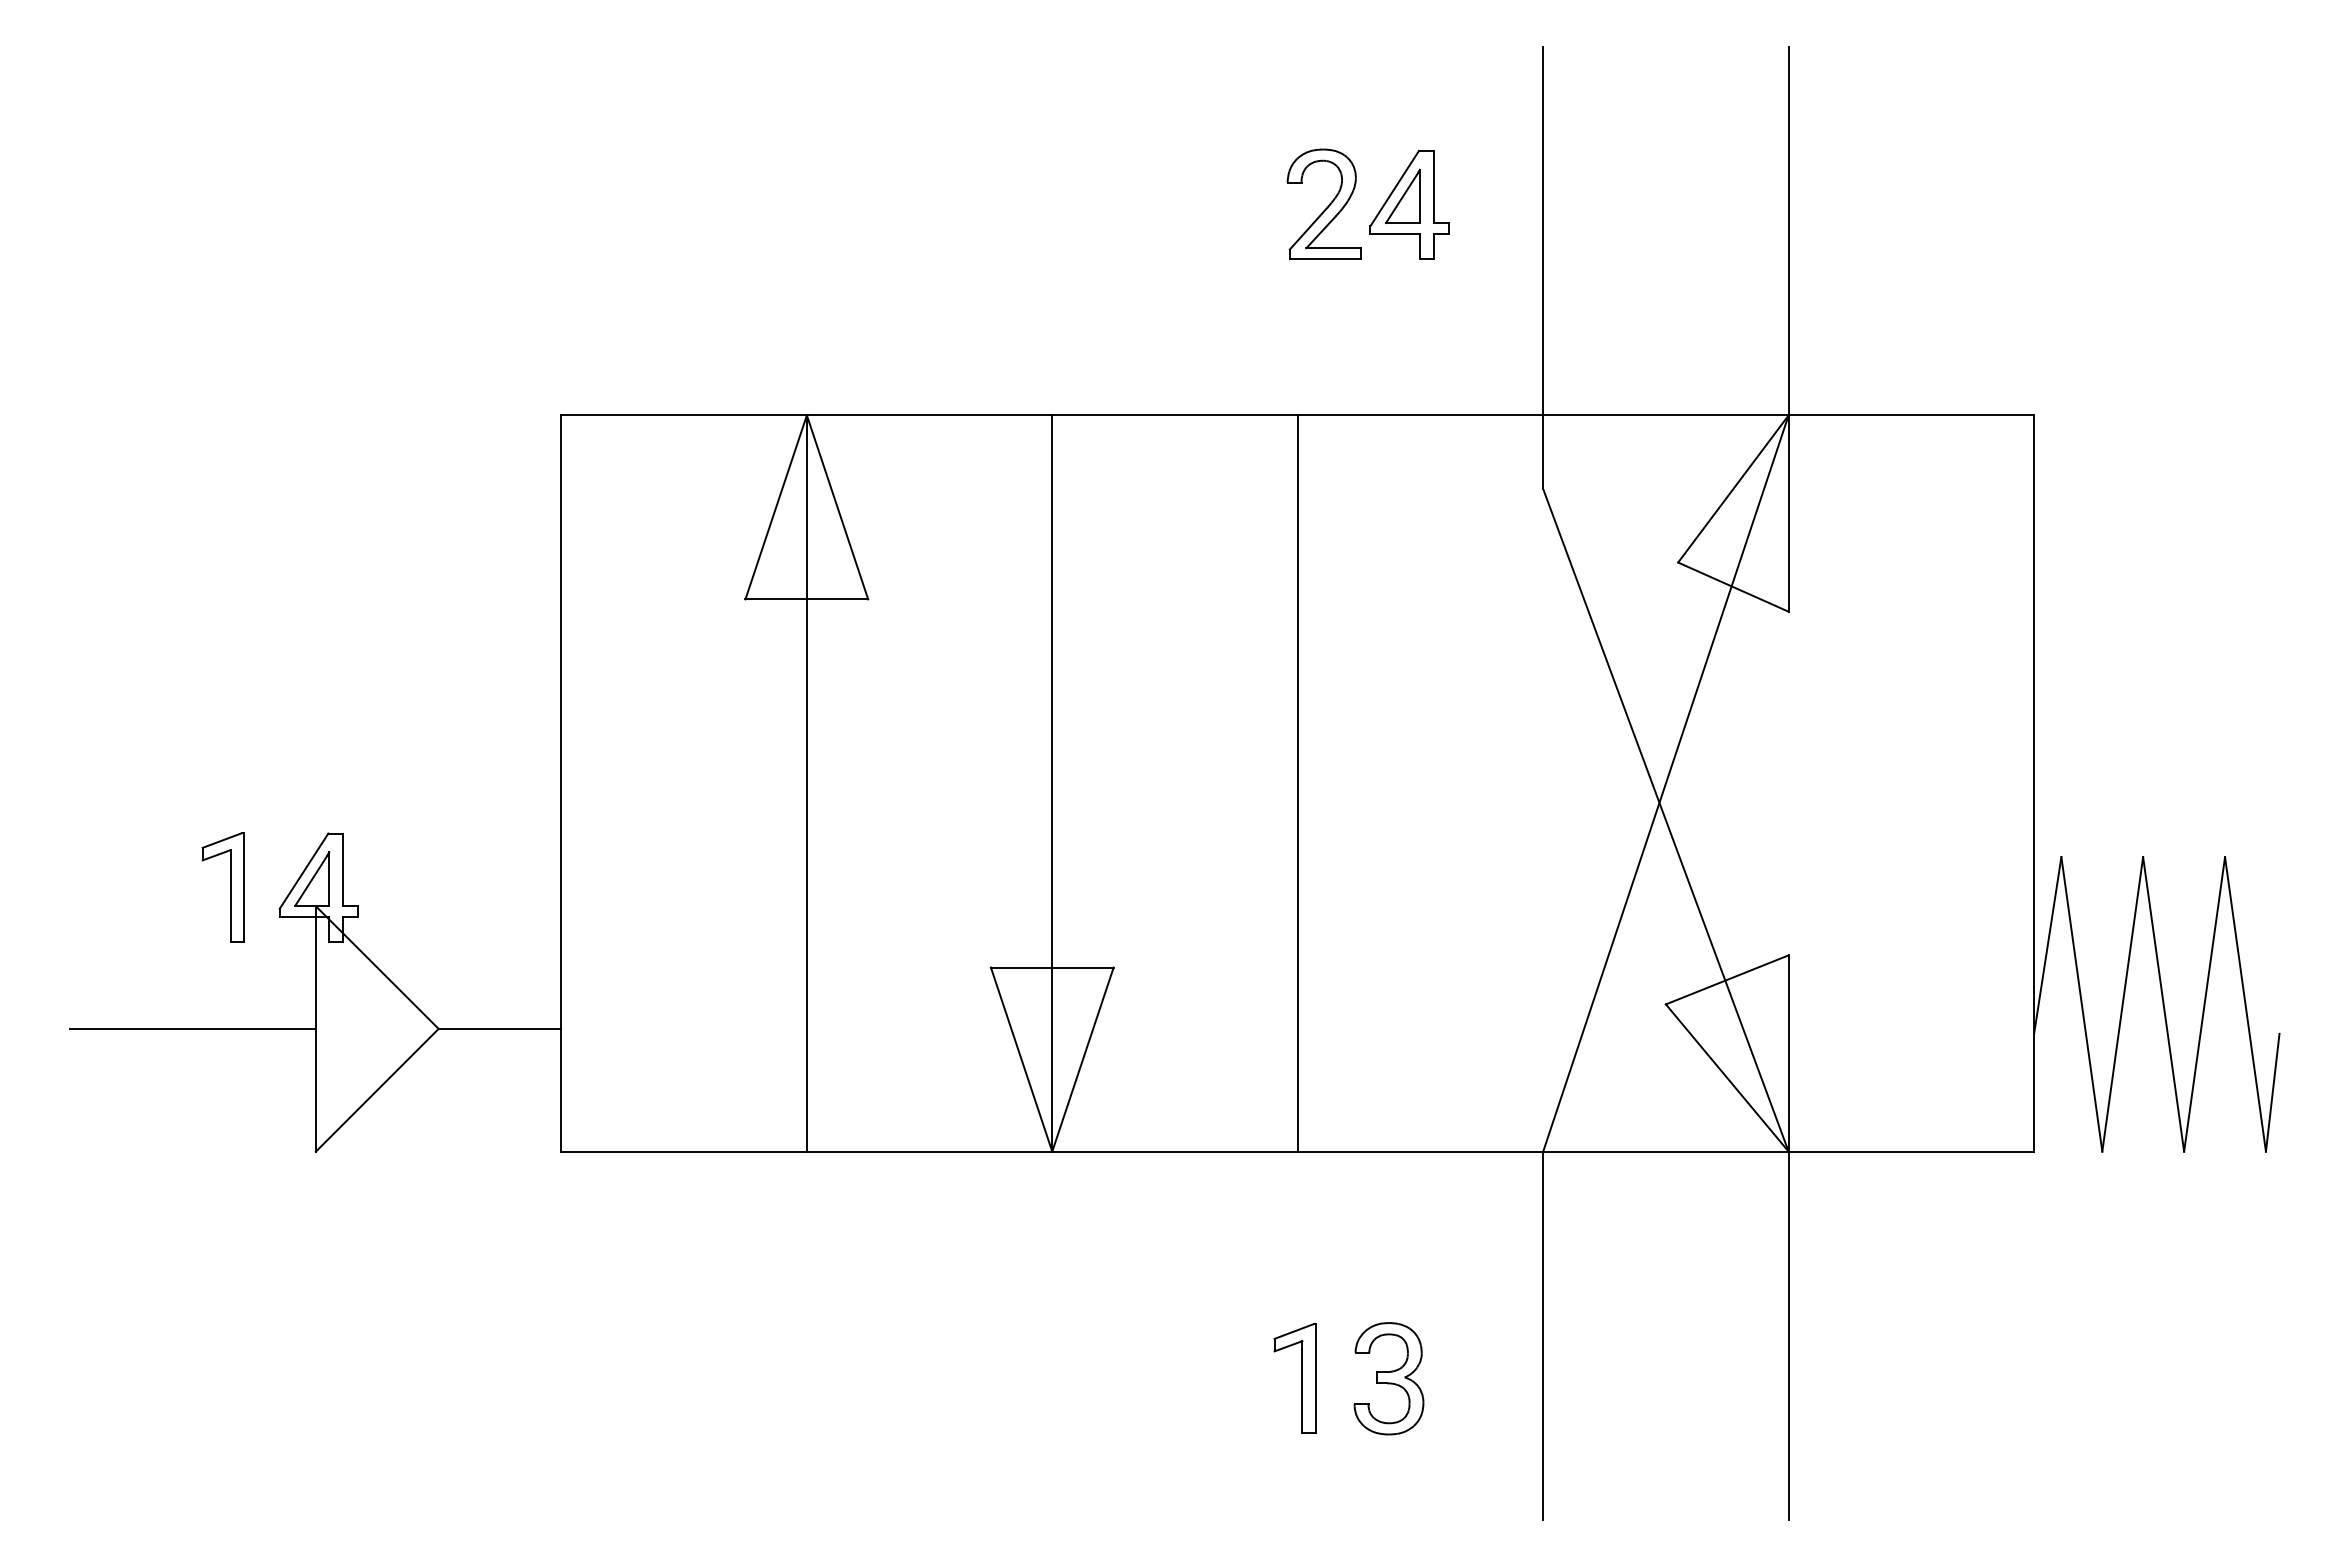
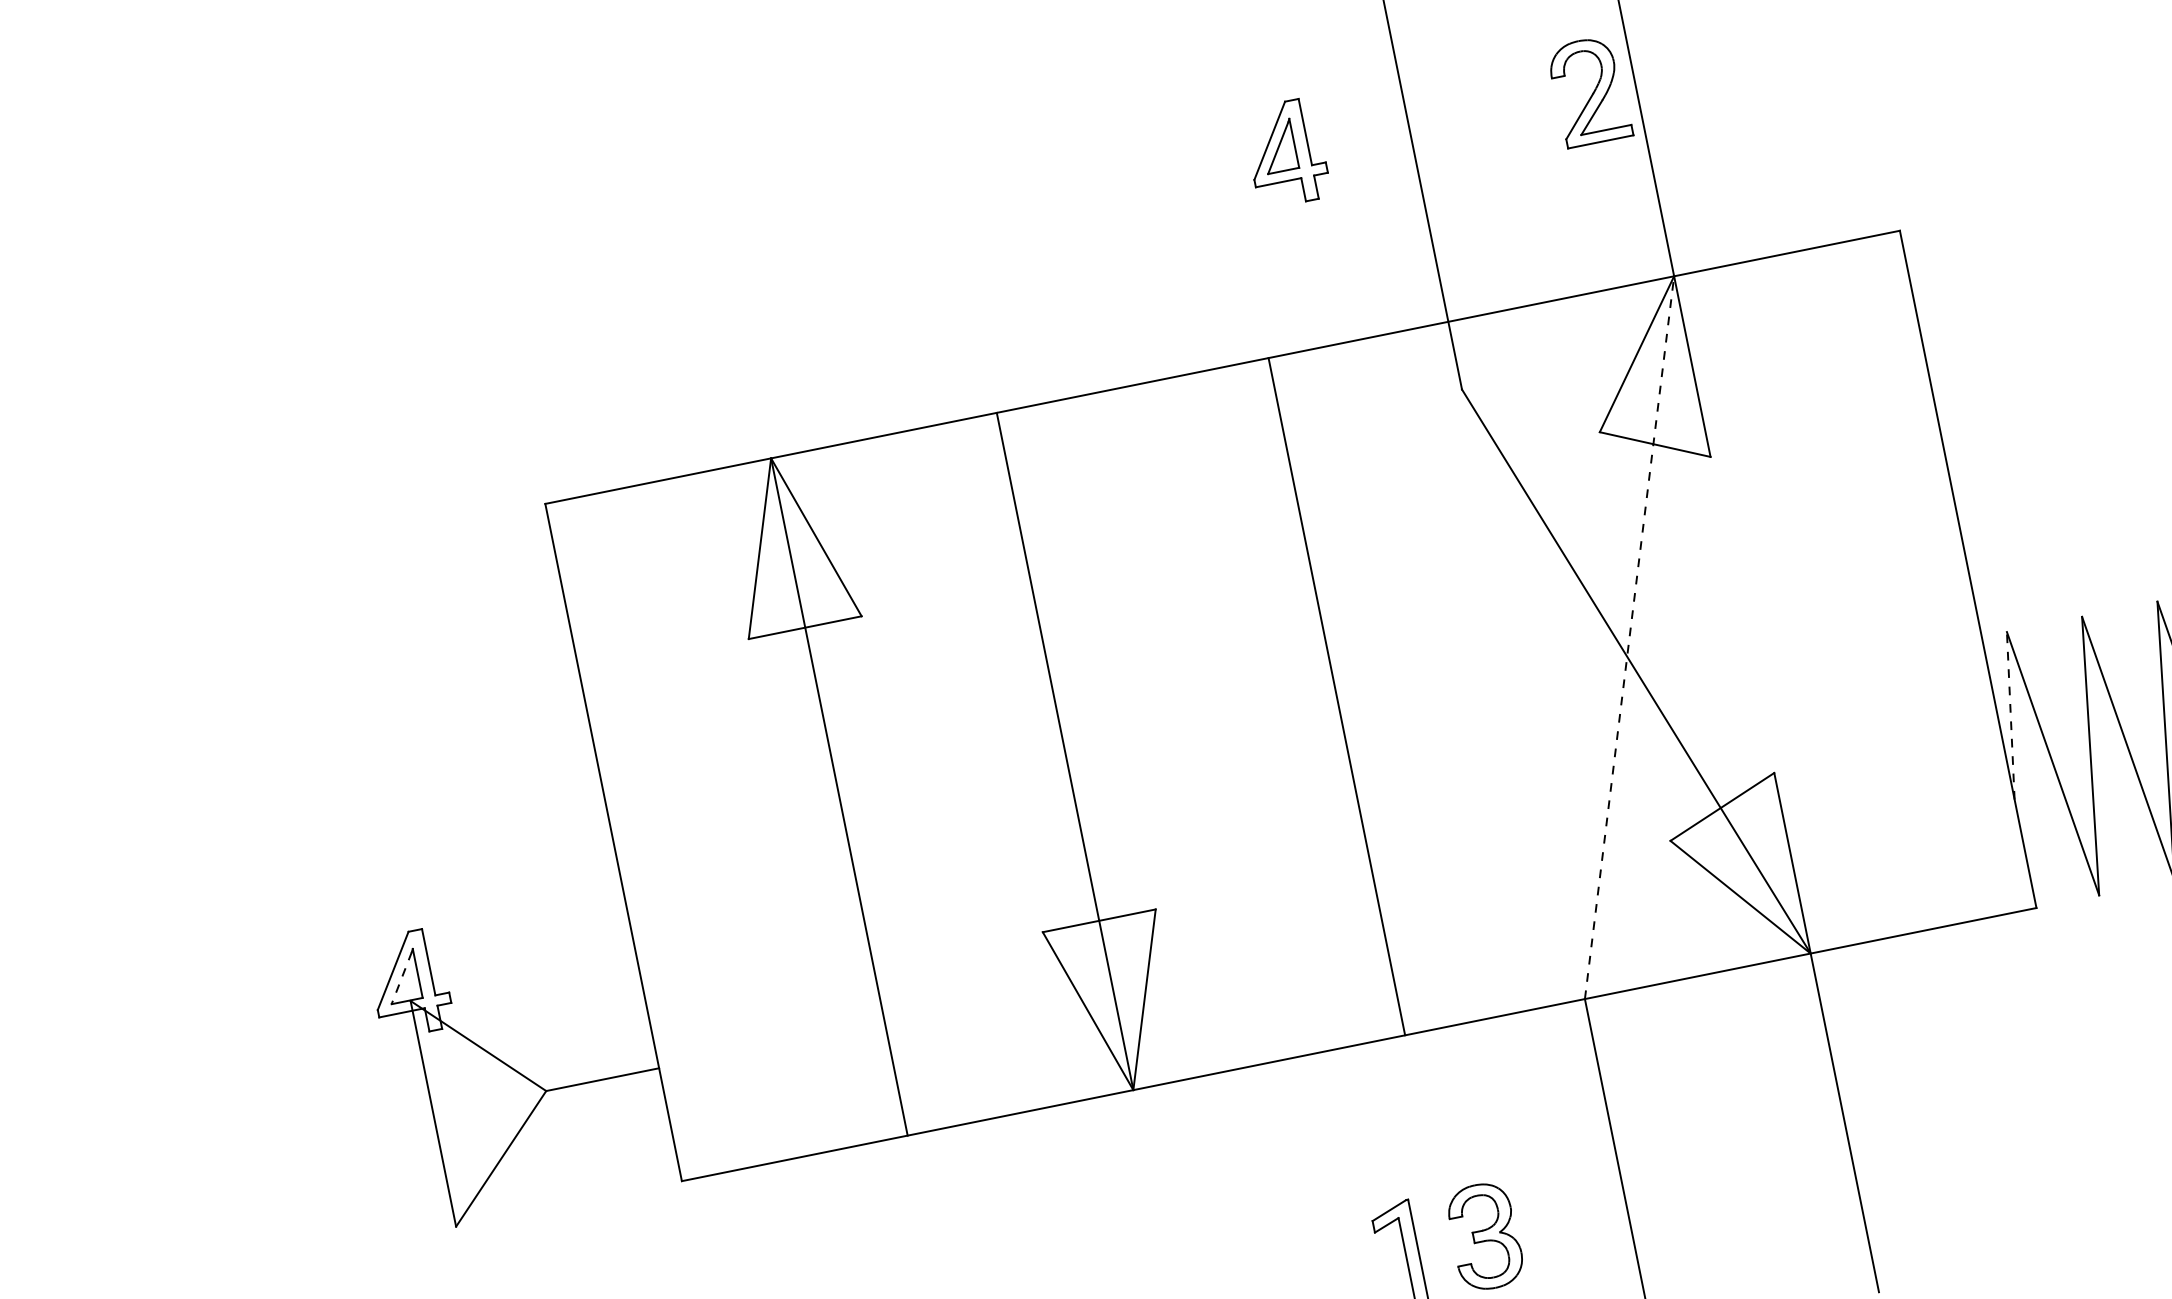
part: (1323, 203) -> (1588, 90), moved
line: (1297, 783) -> (1336, 696), moved
line: (1666, 783) -> (1630, 637), solid -> dashed
line: (311, 880) -> (401, 978), solid -> dashed
part: (230, 887) -> (328, 999), removed
line: (2047, 944) -> (2010, 715), solid -> dashed
line: (192, 1028) -> (319, 1136), removed

